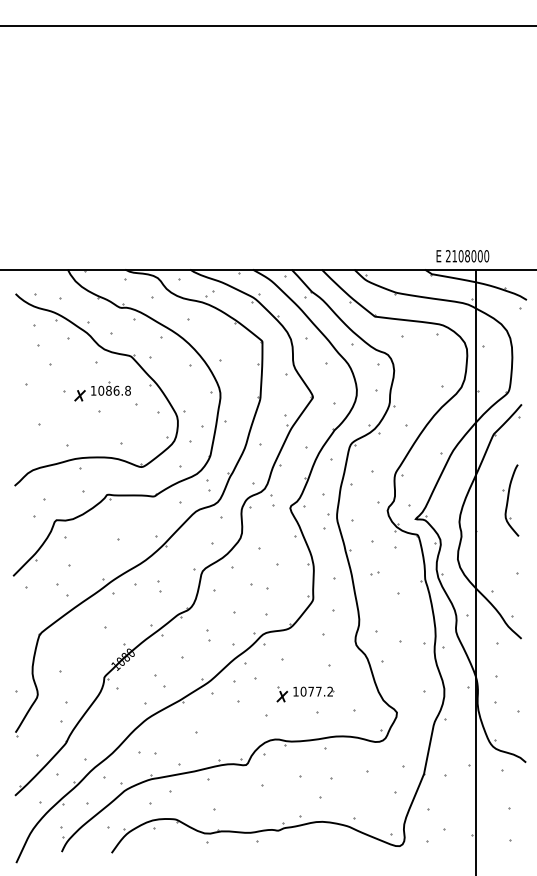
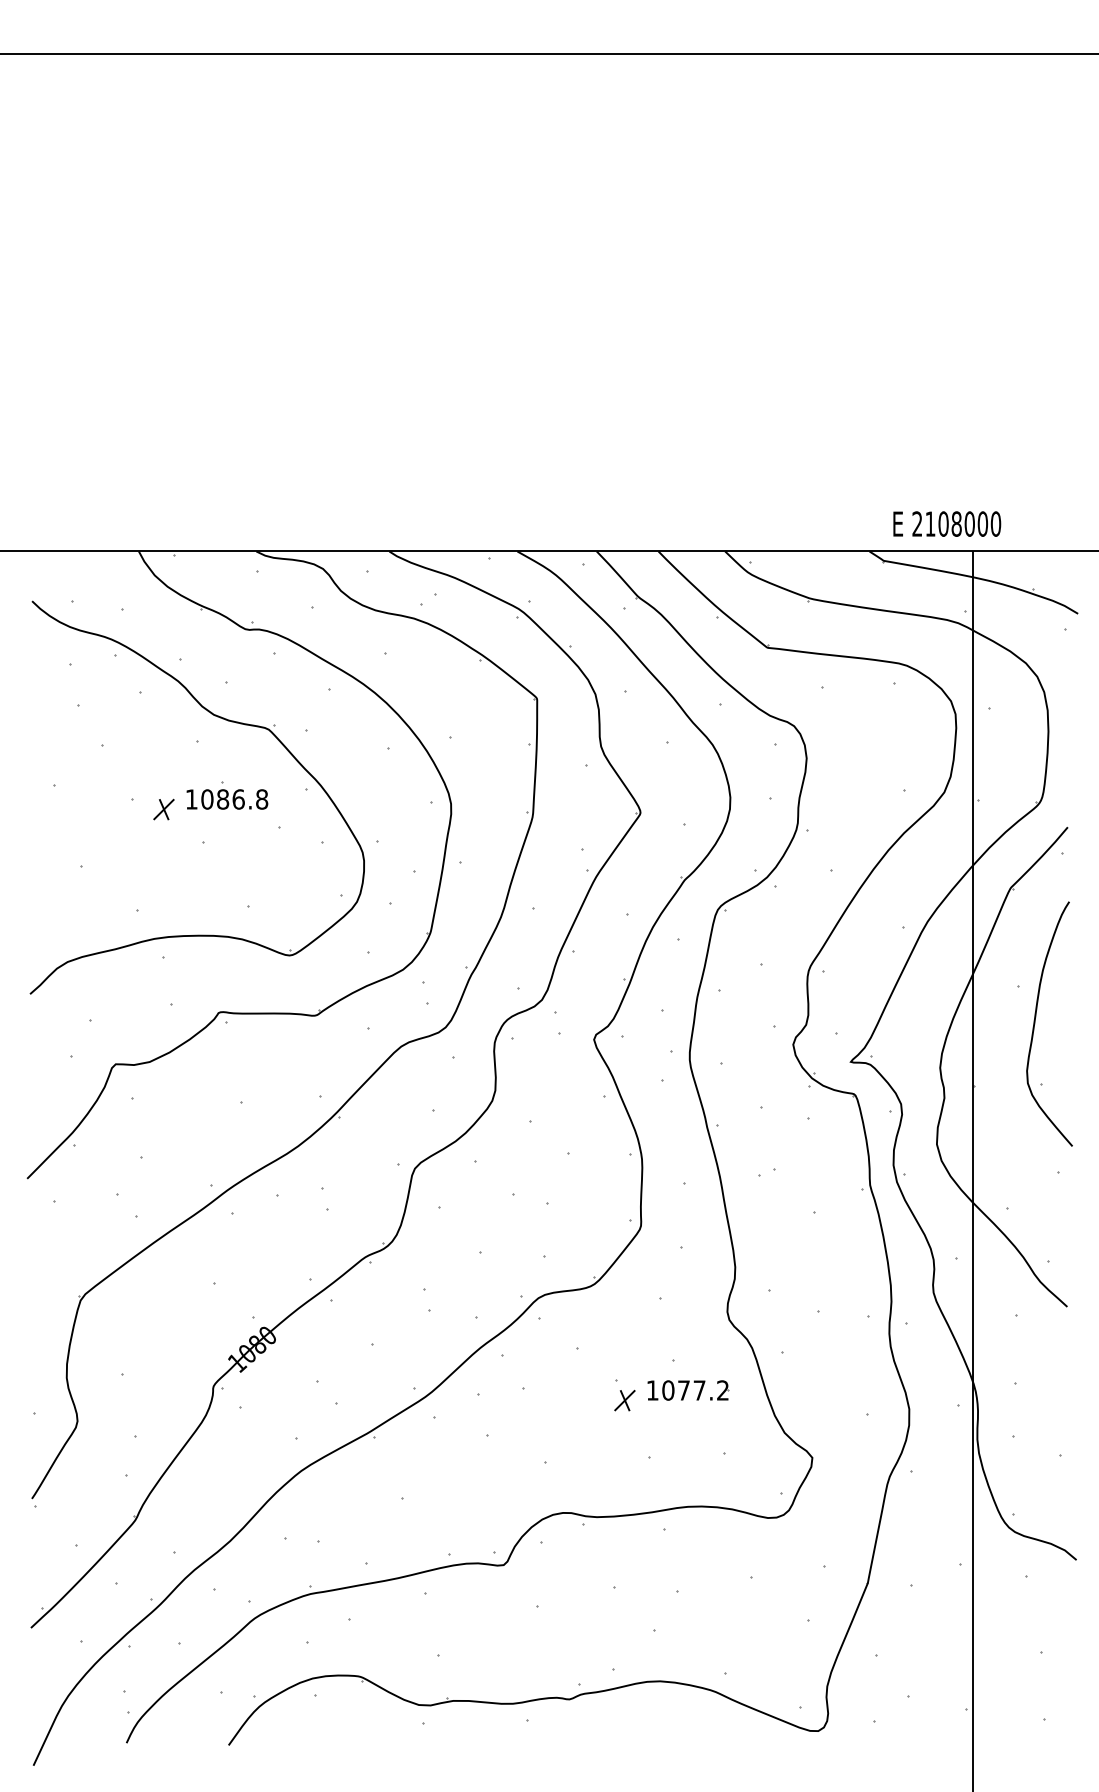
part: (510, 500) -> (1044, 1023), size x1.67
part: (305, 694) -> (672, 1396), moved

